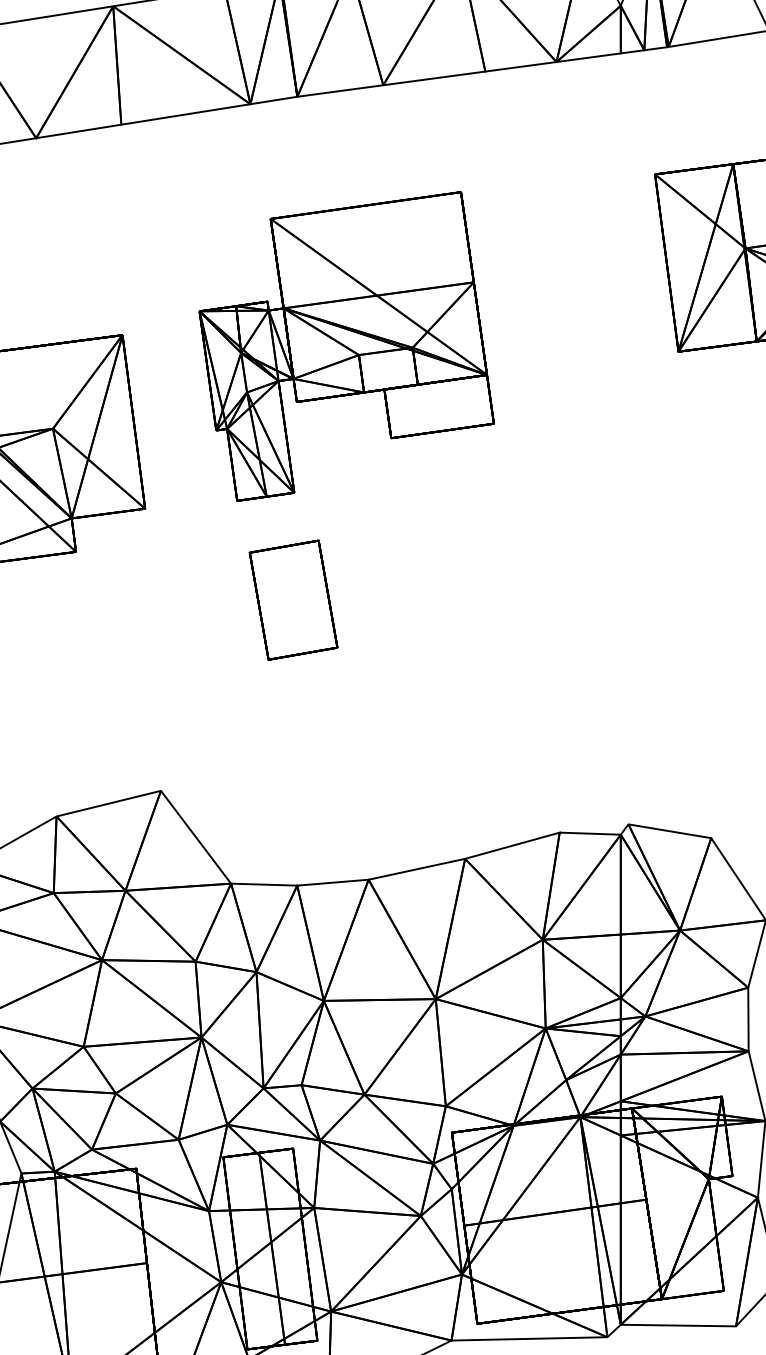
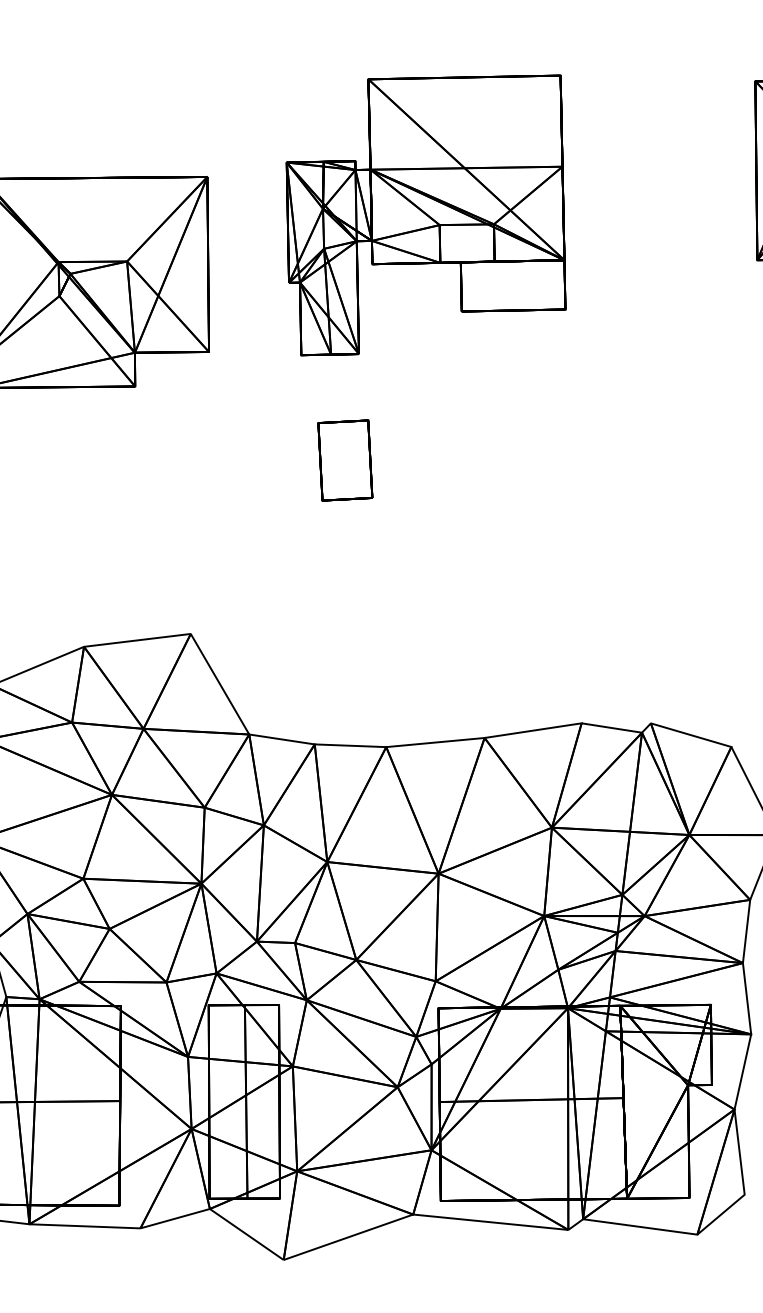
part: (293, 599) -> (345, 459), size x0.71

